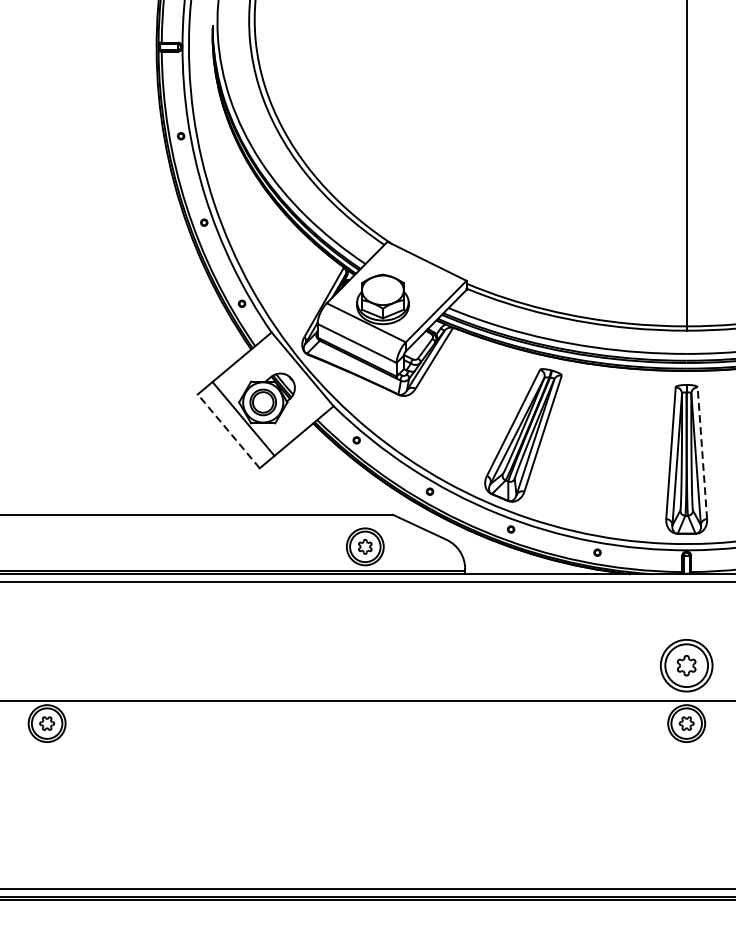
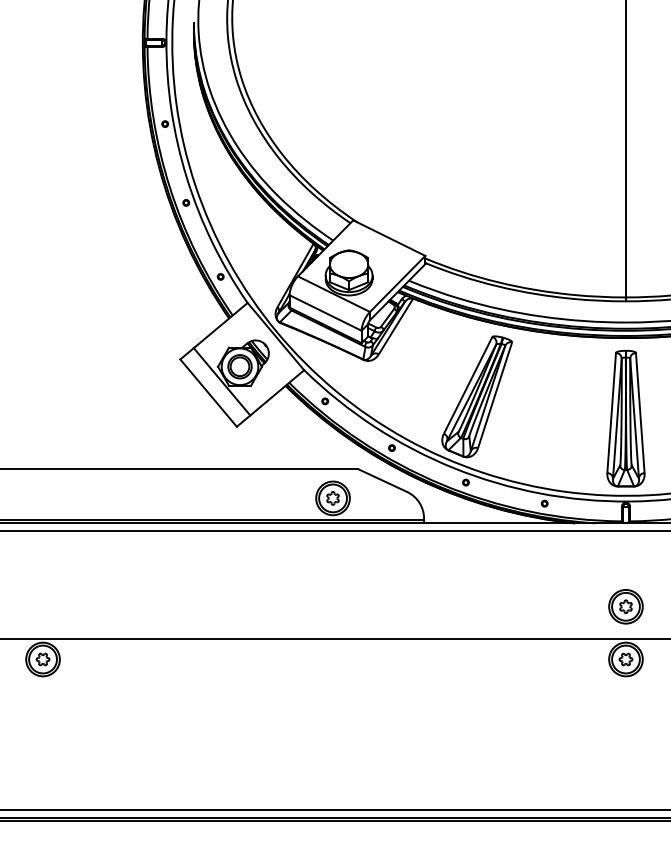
line: (228, 431) -> (208, 393), dashed -> solid
line: (702, 452) -> (640, 412), dashed -> solid
part: (686, 665) -> (625, 606), size x0.71

